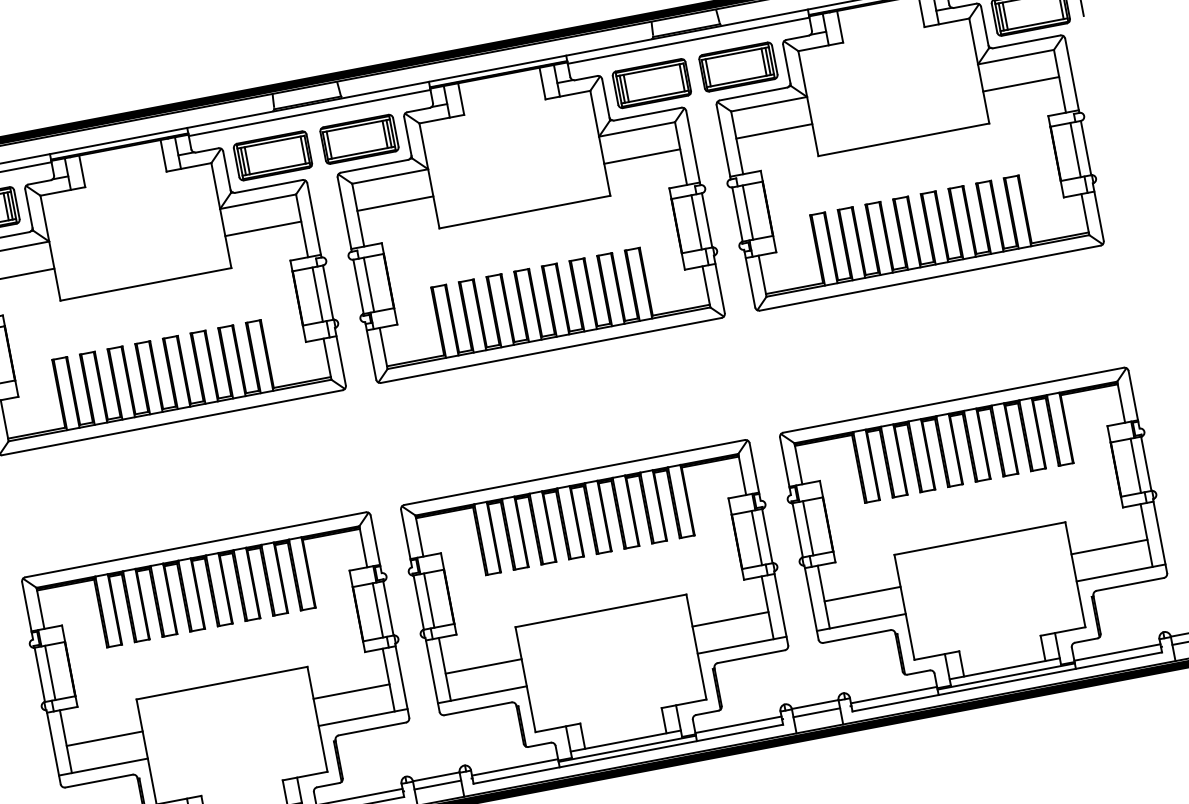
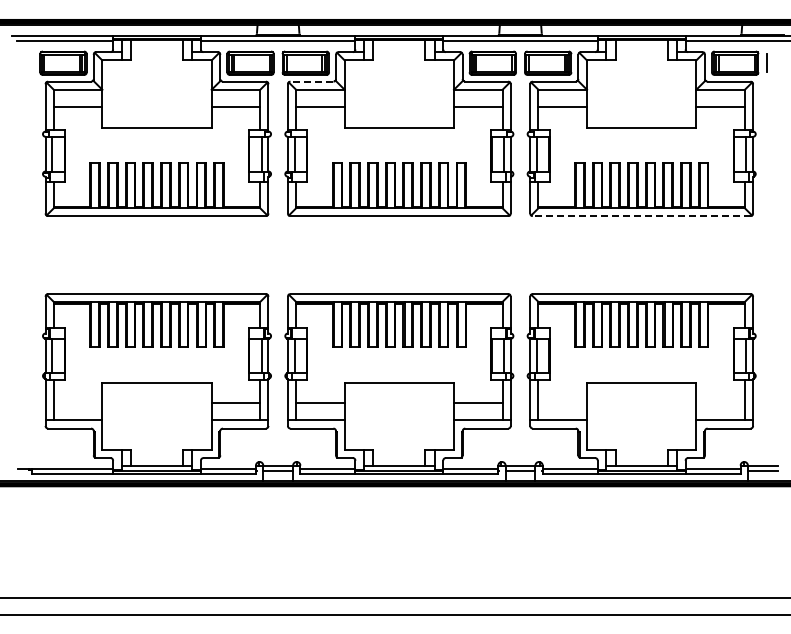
line: (373, 166) -> (311, 81), solid -> dashed
line: (930, 278) -> (641, 216), solid -> dashed
line: (1109, 547) -> (720, 403), removed
line: (862, 594) -> (562, 403), removed
line: (103, 739) -> (77, 403), removed

